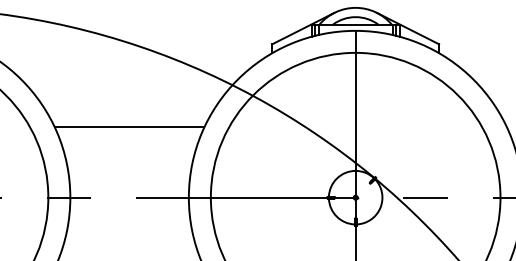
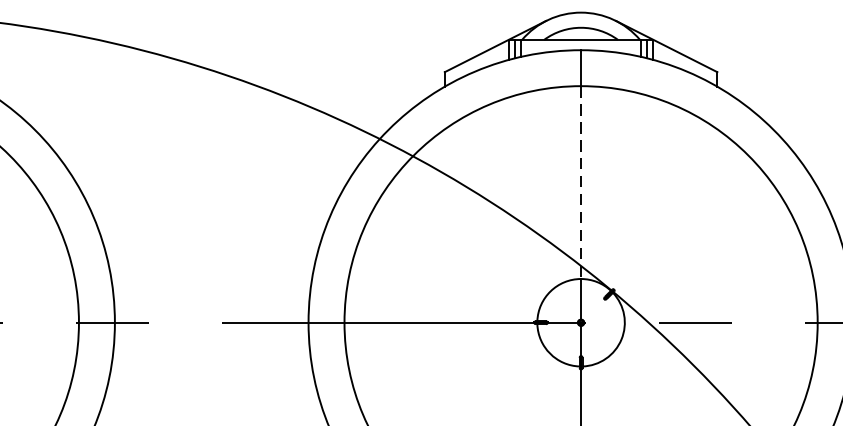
line: (355, 112) -> (580, 183), solid -> dashed
line: (129, 127) -> (211, 208), removed

